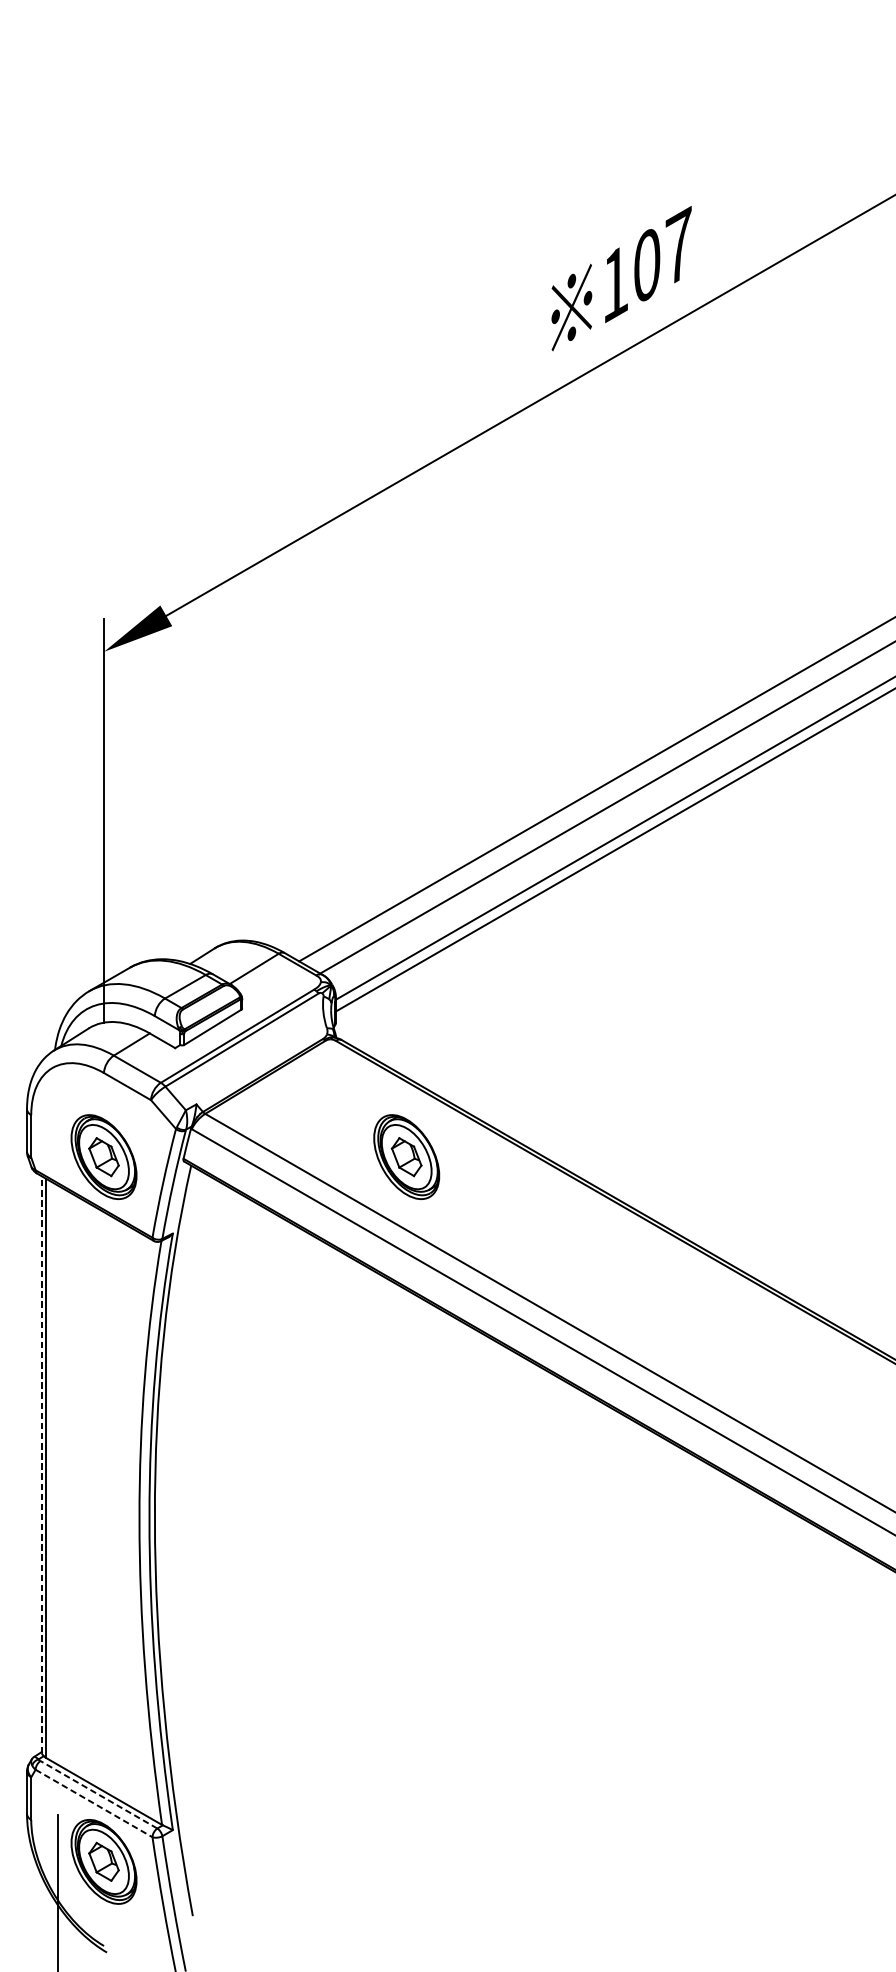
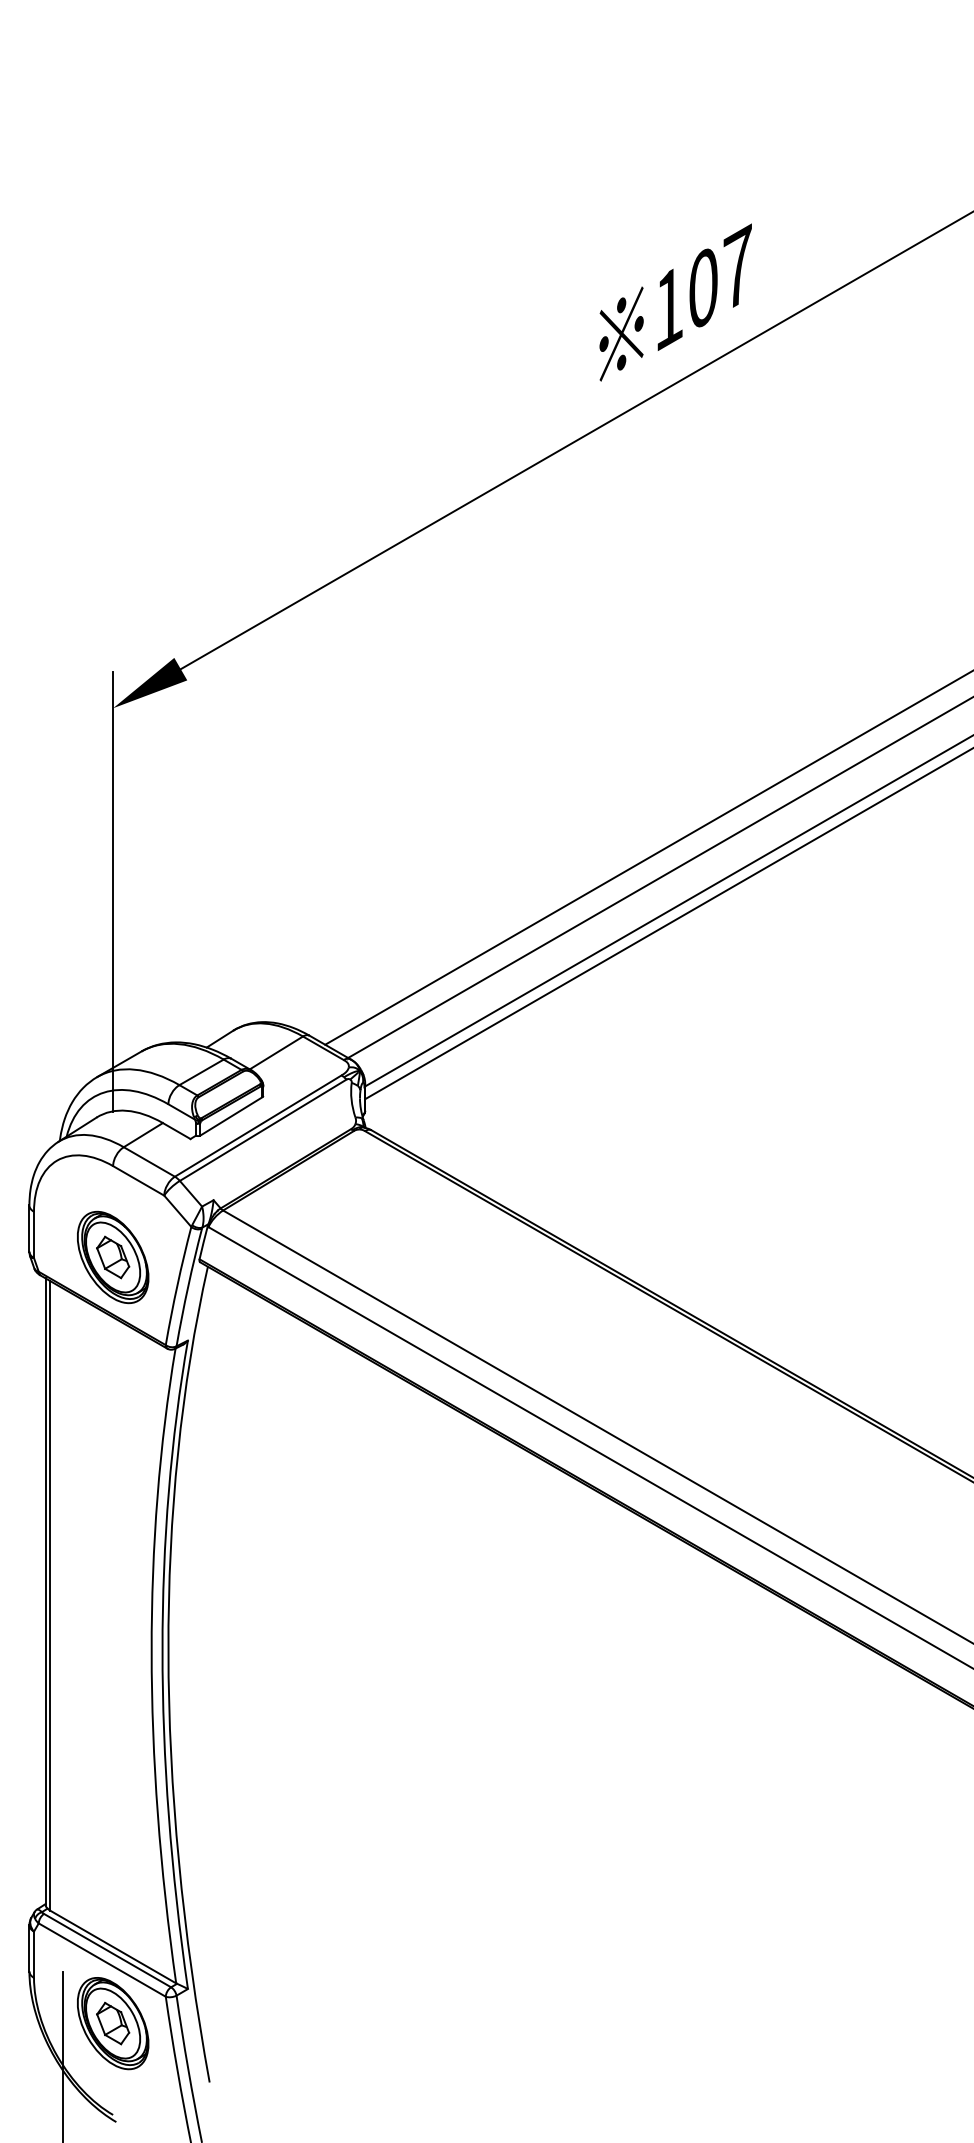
part: (407, 1157) -> (442, 1257), removed
line: (41, 1464) -> (45, 1591), dashed -> solid
line: (98, 1794) -> (107, 1950), dashed -> solid
line: (94, 1803) -> (102, 1960), dashed -> solid

